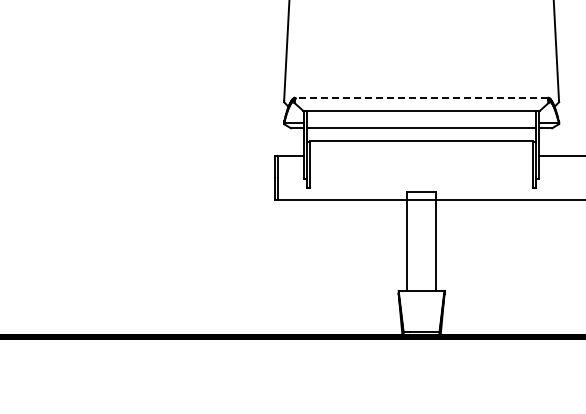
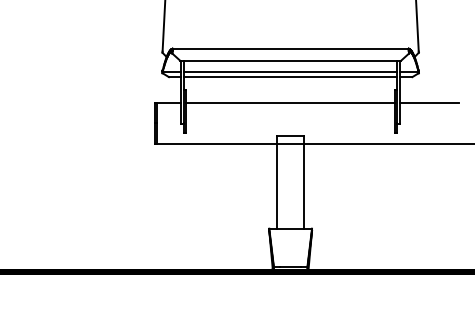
line: (421, 98) -> (290, 49), dashed -> solid
line: (421, 123) -> (290, 72), added
line: (421, 141) -> (290, 103), moved

